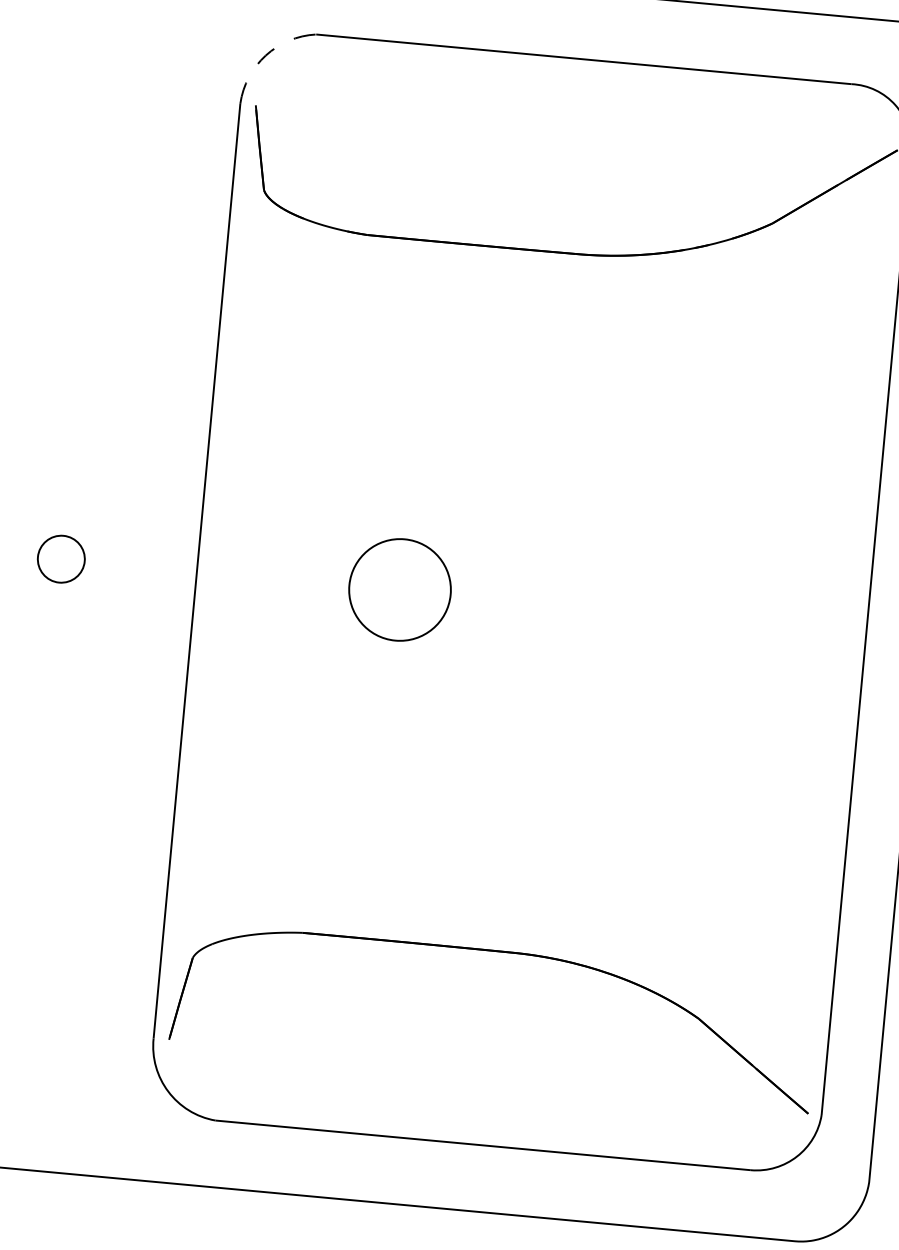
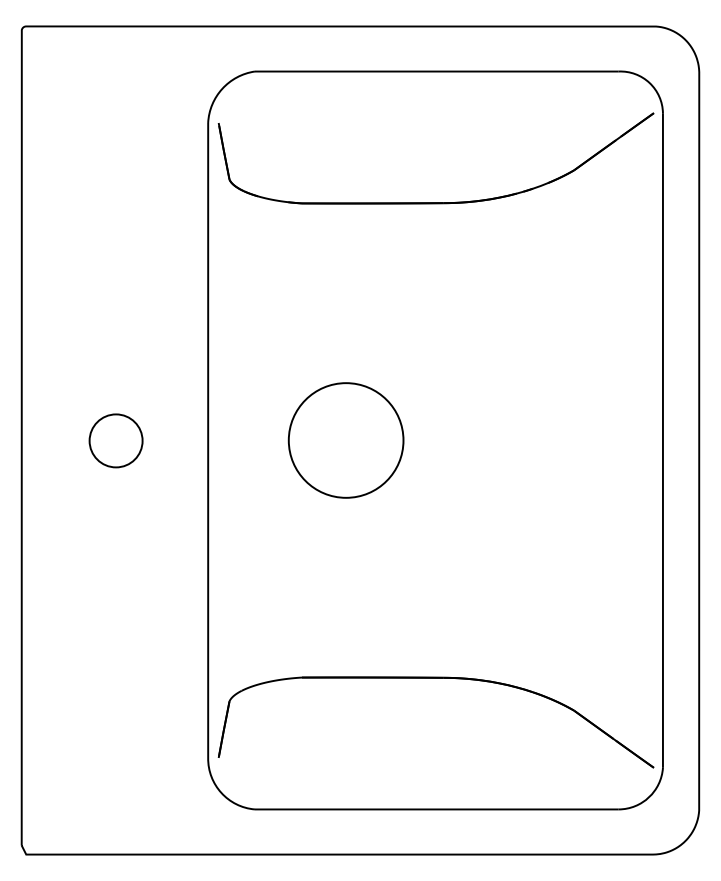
arc: (266, 55) -> (222, 88), dashed -> solid
circle: (60, 558) -> (115, 440), size x1.67
circle: (399, 589) -> (345, 440), size x1.67

